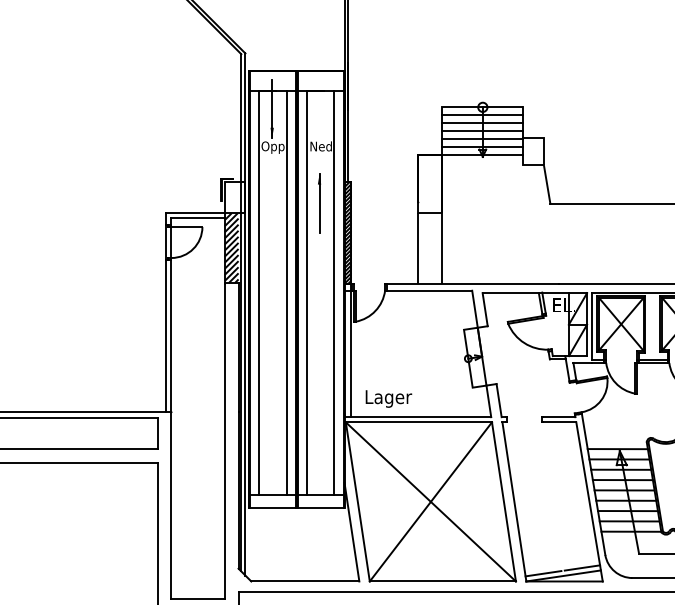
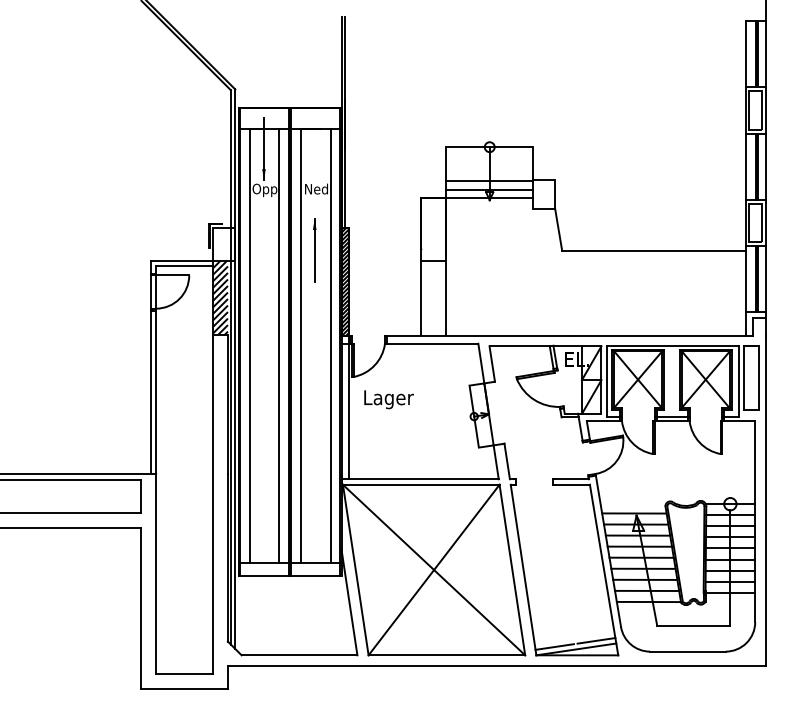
line: (482, 115) -> (489, 155), removed
line: (482, 123) -> (489, 164), removed
line: (482, 130) -> (489, 172), removed
text: (388, 398) -> (388, 399), moved

